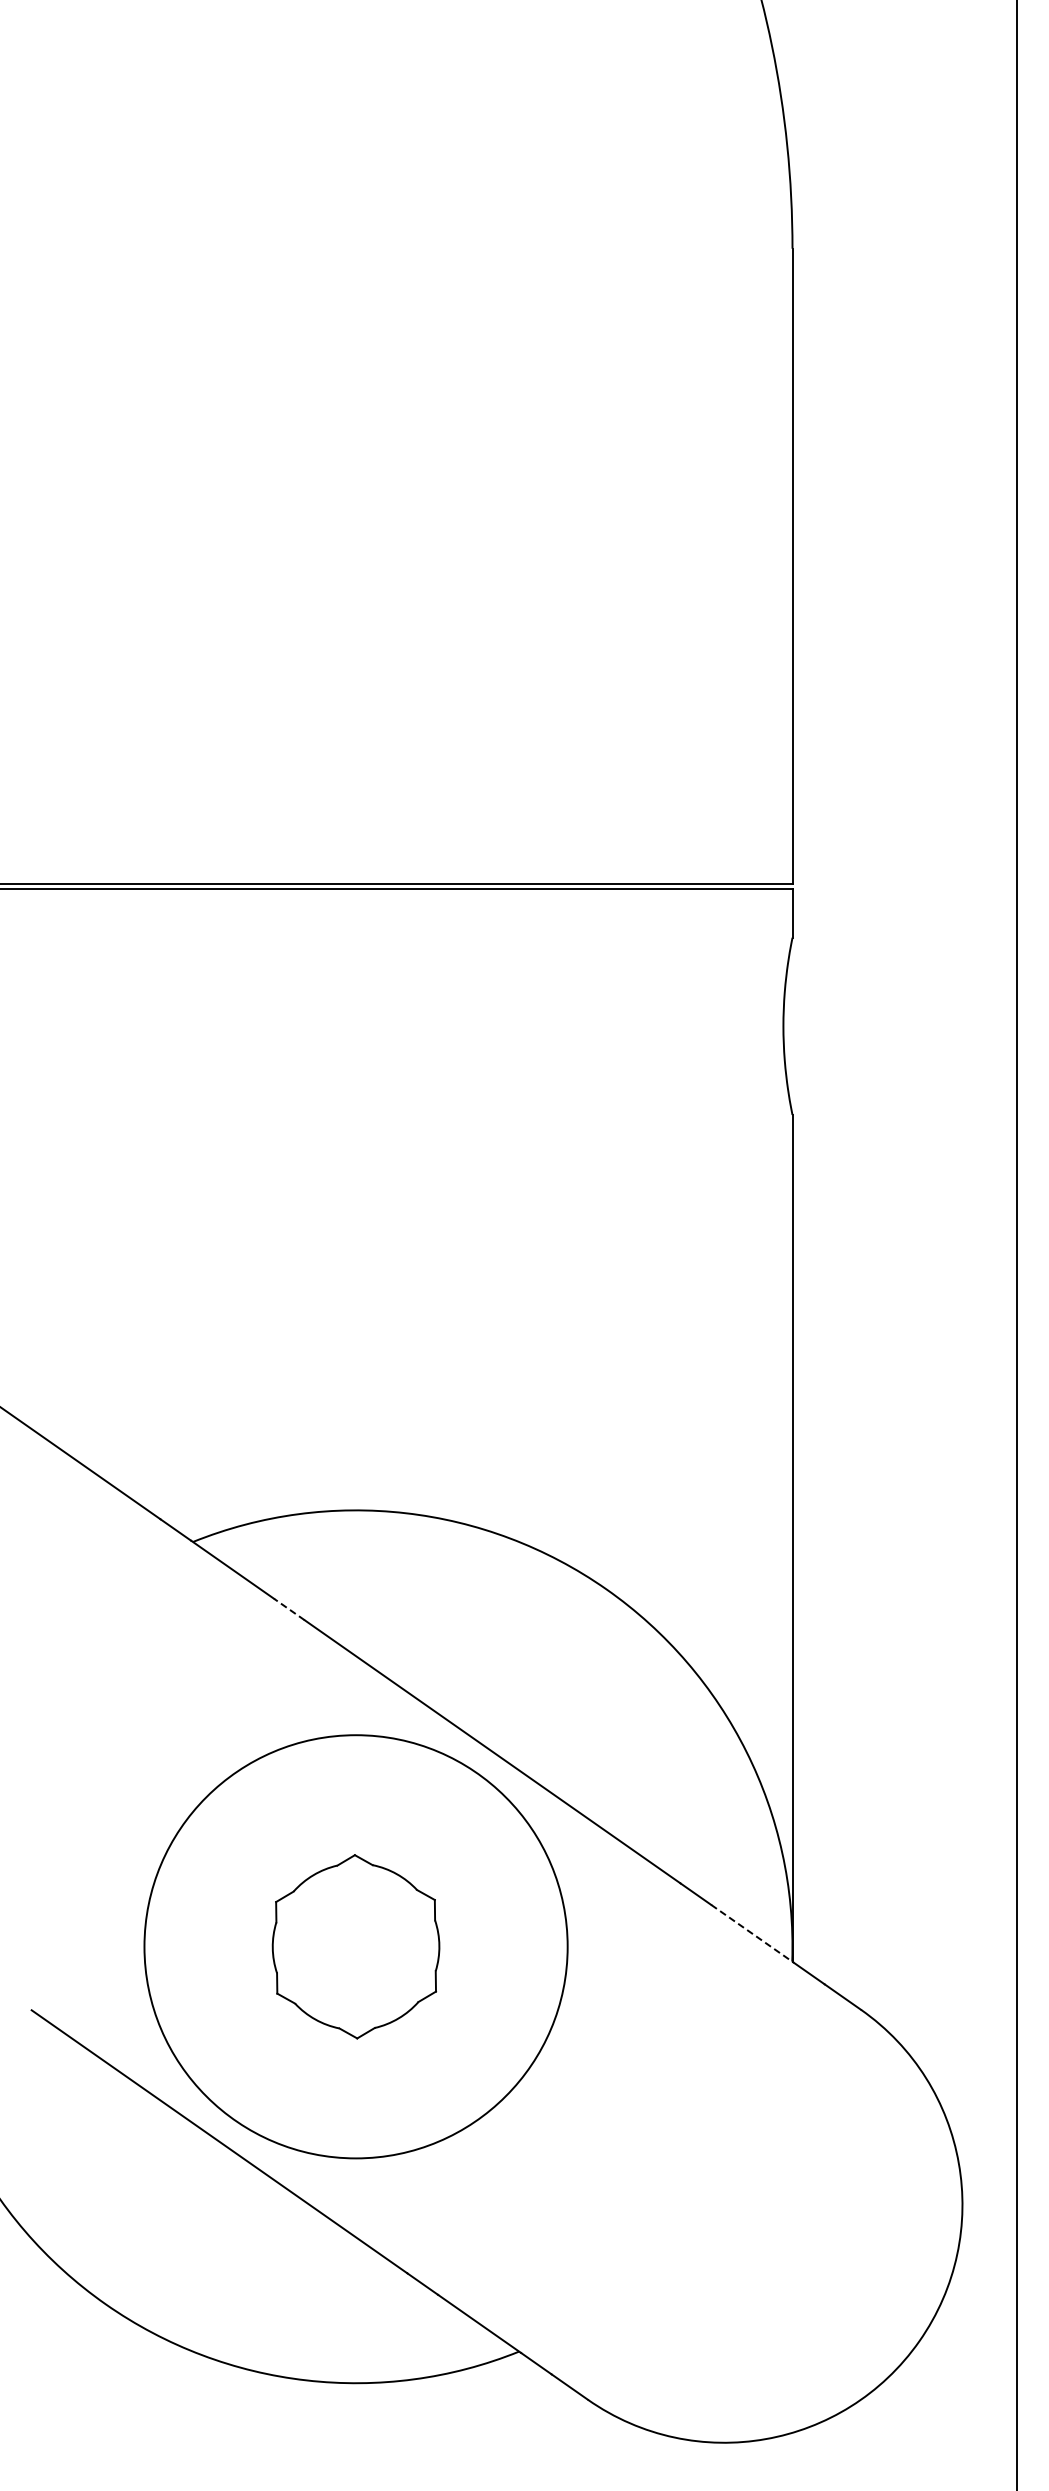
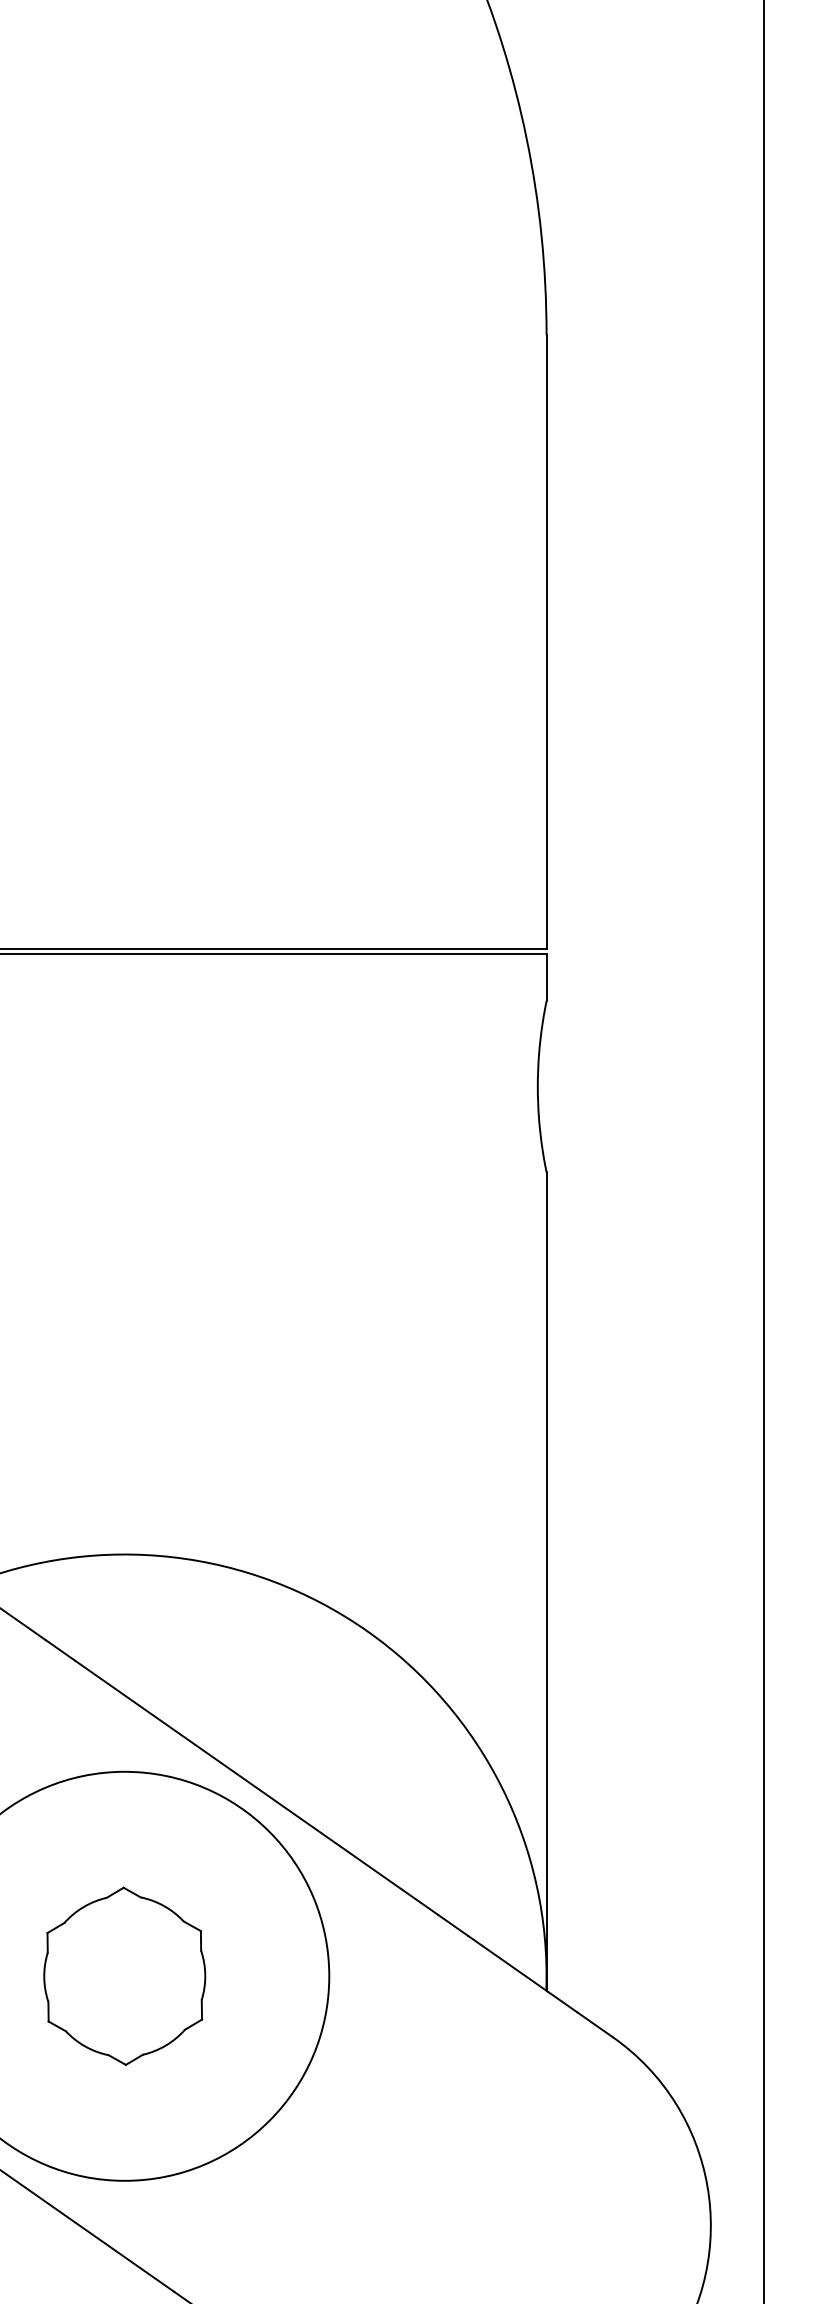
line: (289, 1609) -> (60, 1650), dashed -> solid
line: (752, 1933) -> (507, 1963), dashed -> solid

